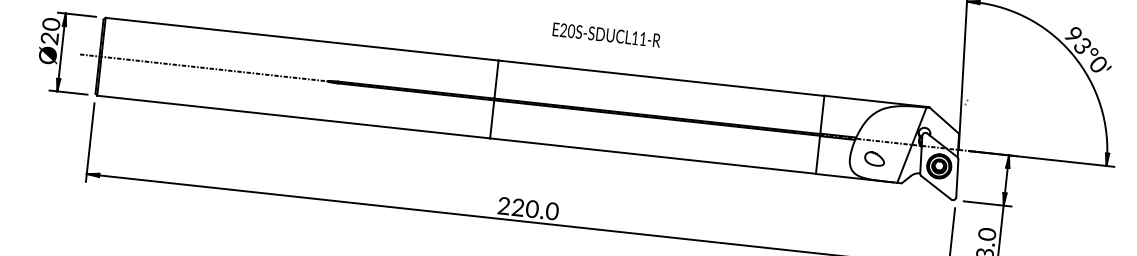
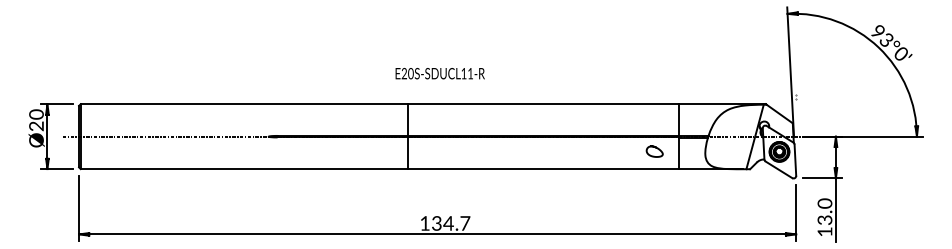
text: (605, 34) -> (439, 73), moved
curve: (876, 155) -> (655, 148), moved
text: (528, 208) -> (445, 223), 220.0 -> 134.7

